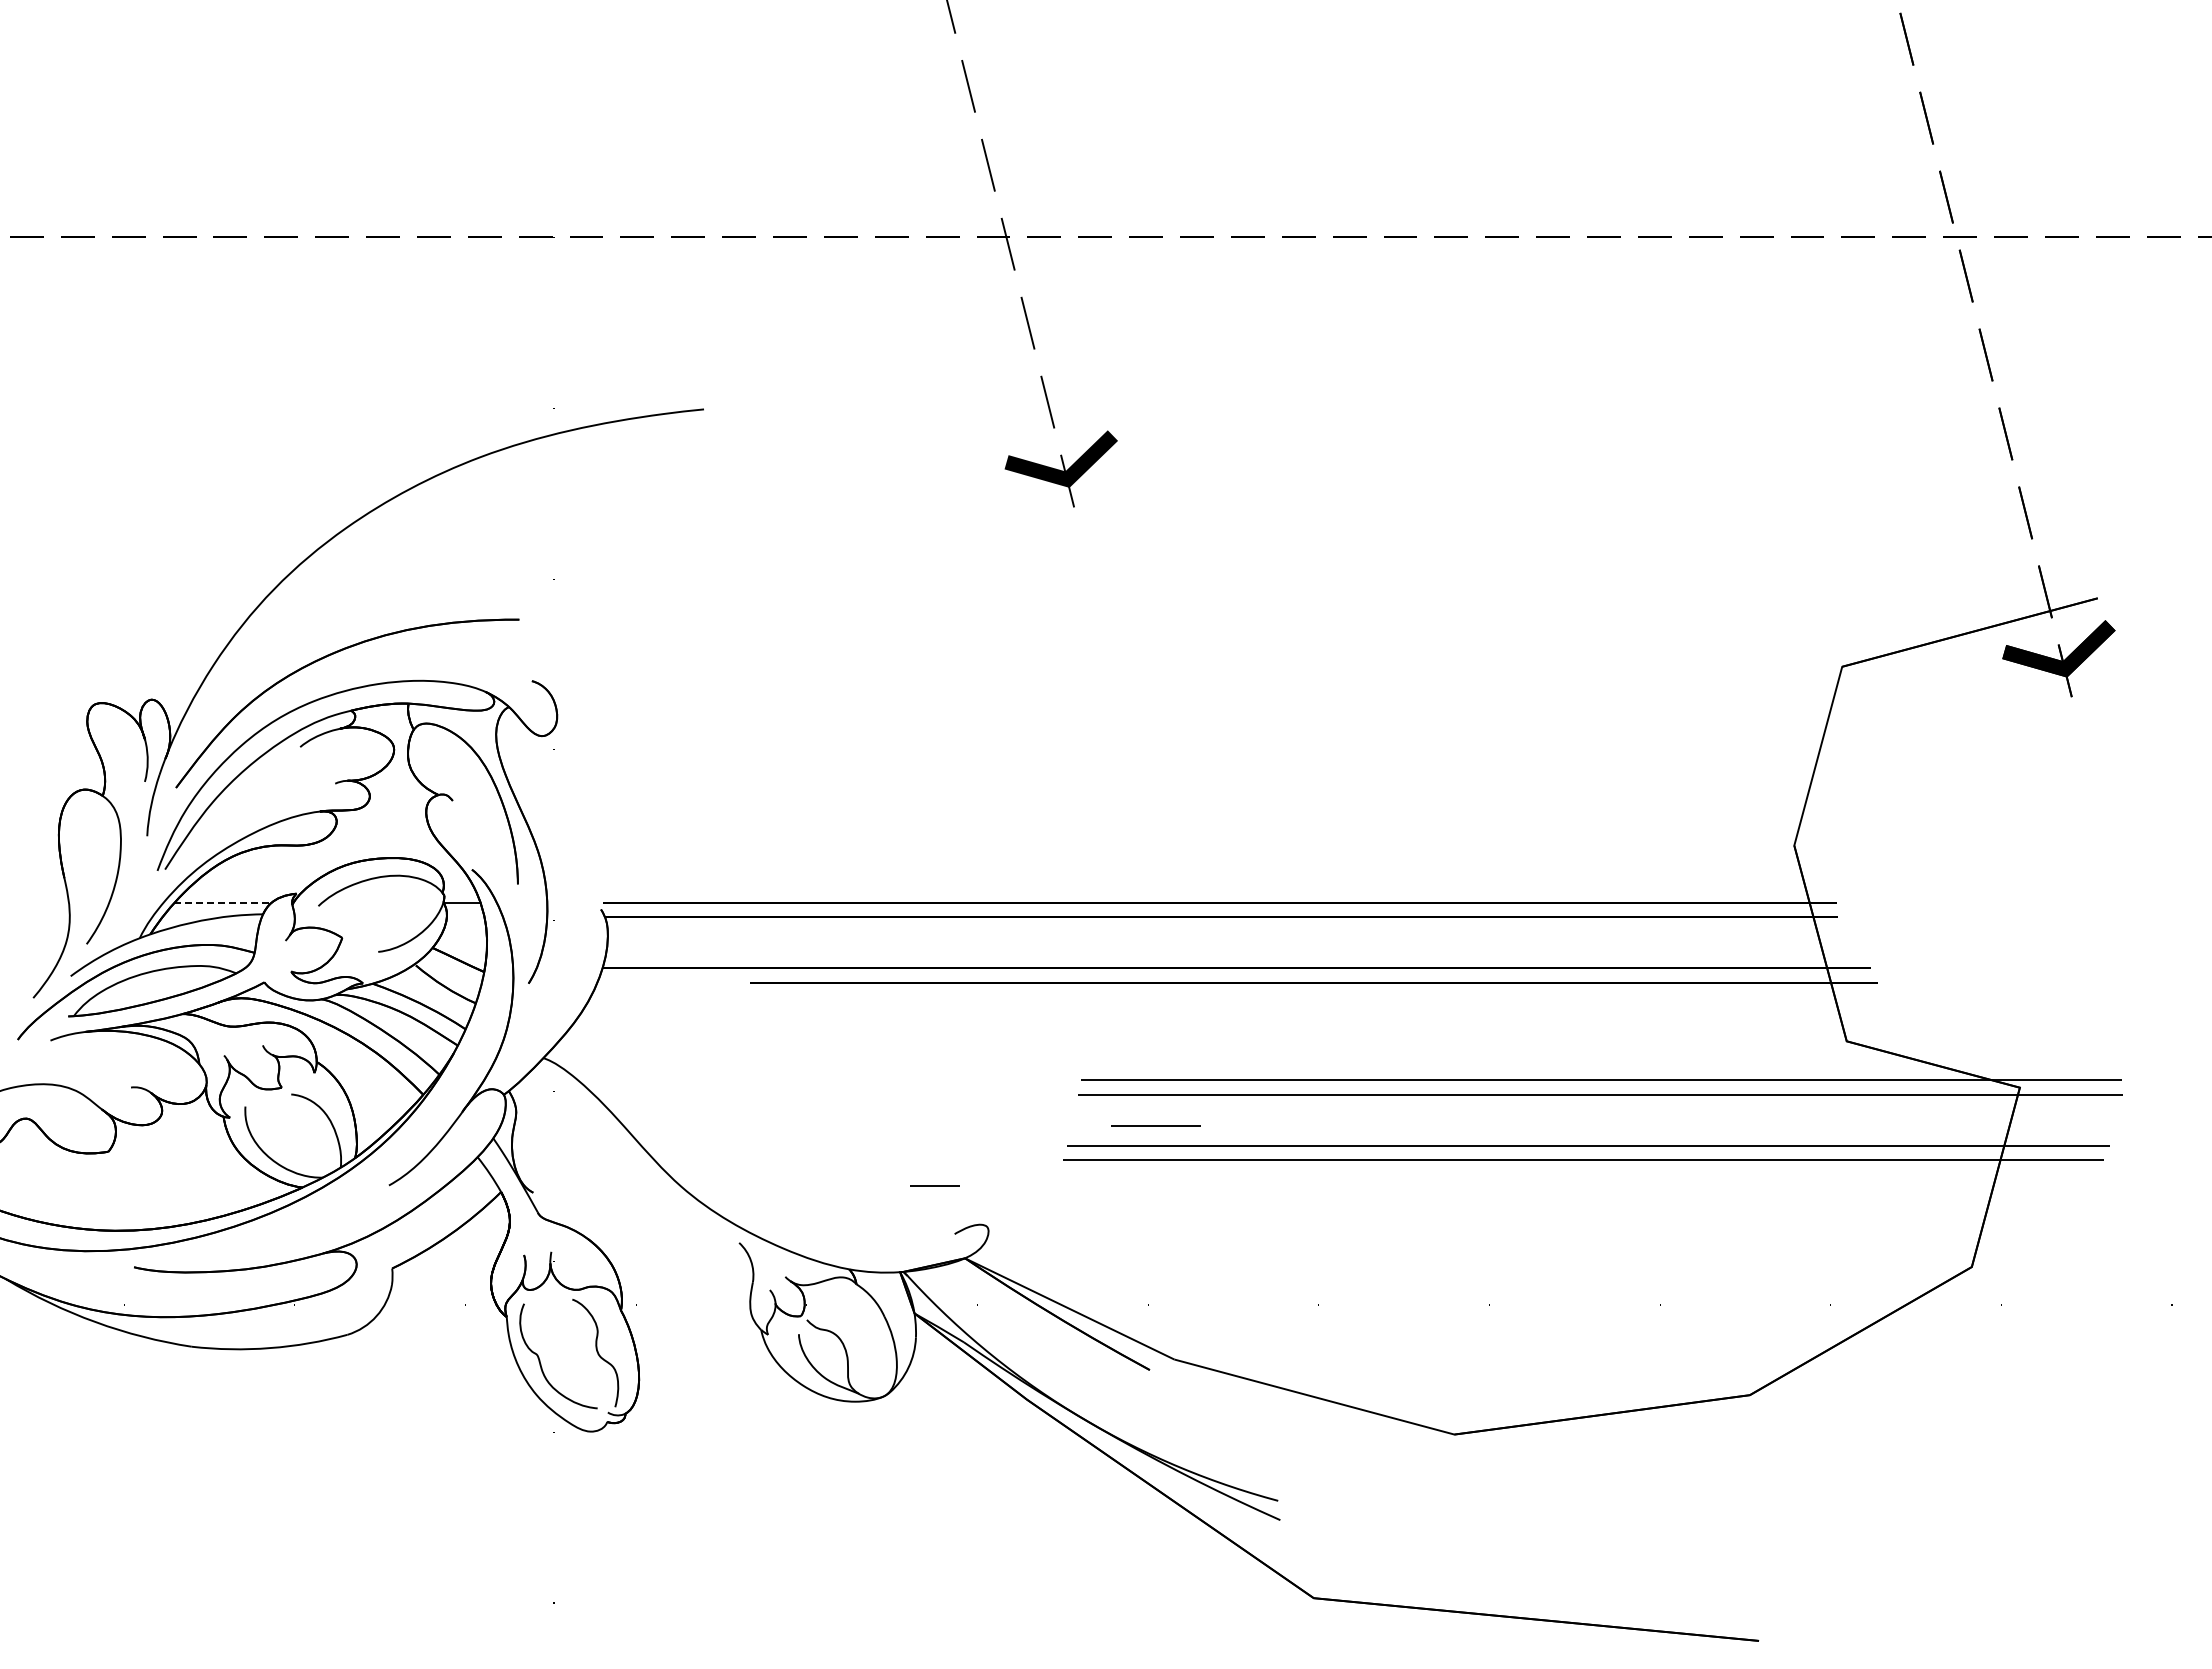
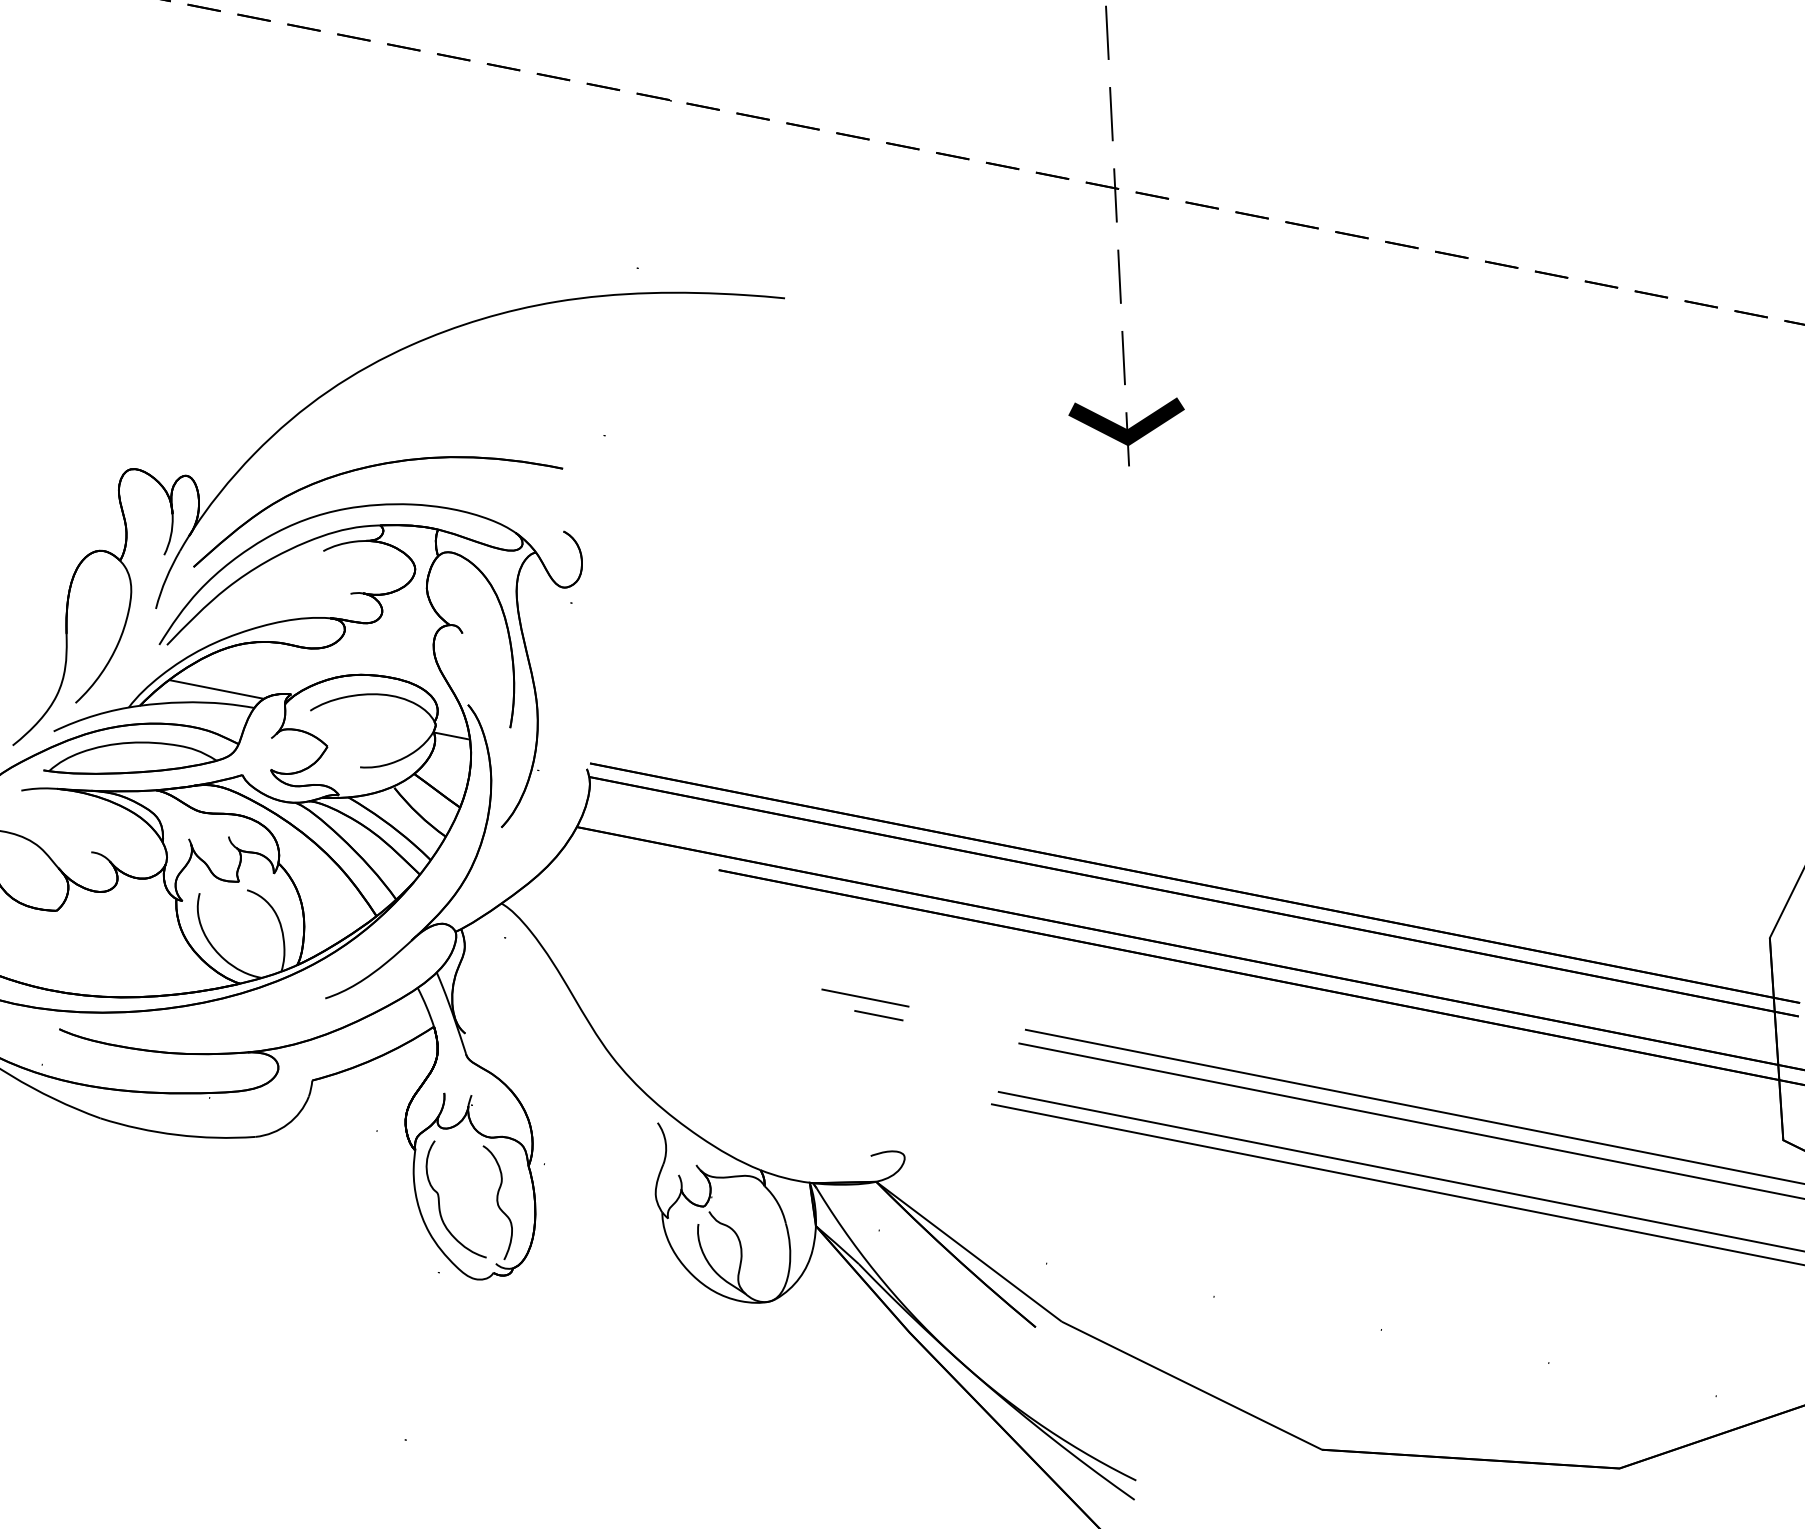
line: (222, 903) -> (216, 689), dashed -> solid
line: (1155, 1125) -> (865, 997), moved
line: (934, 1185) -> (878, 1015), moved

